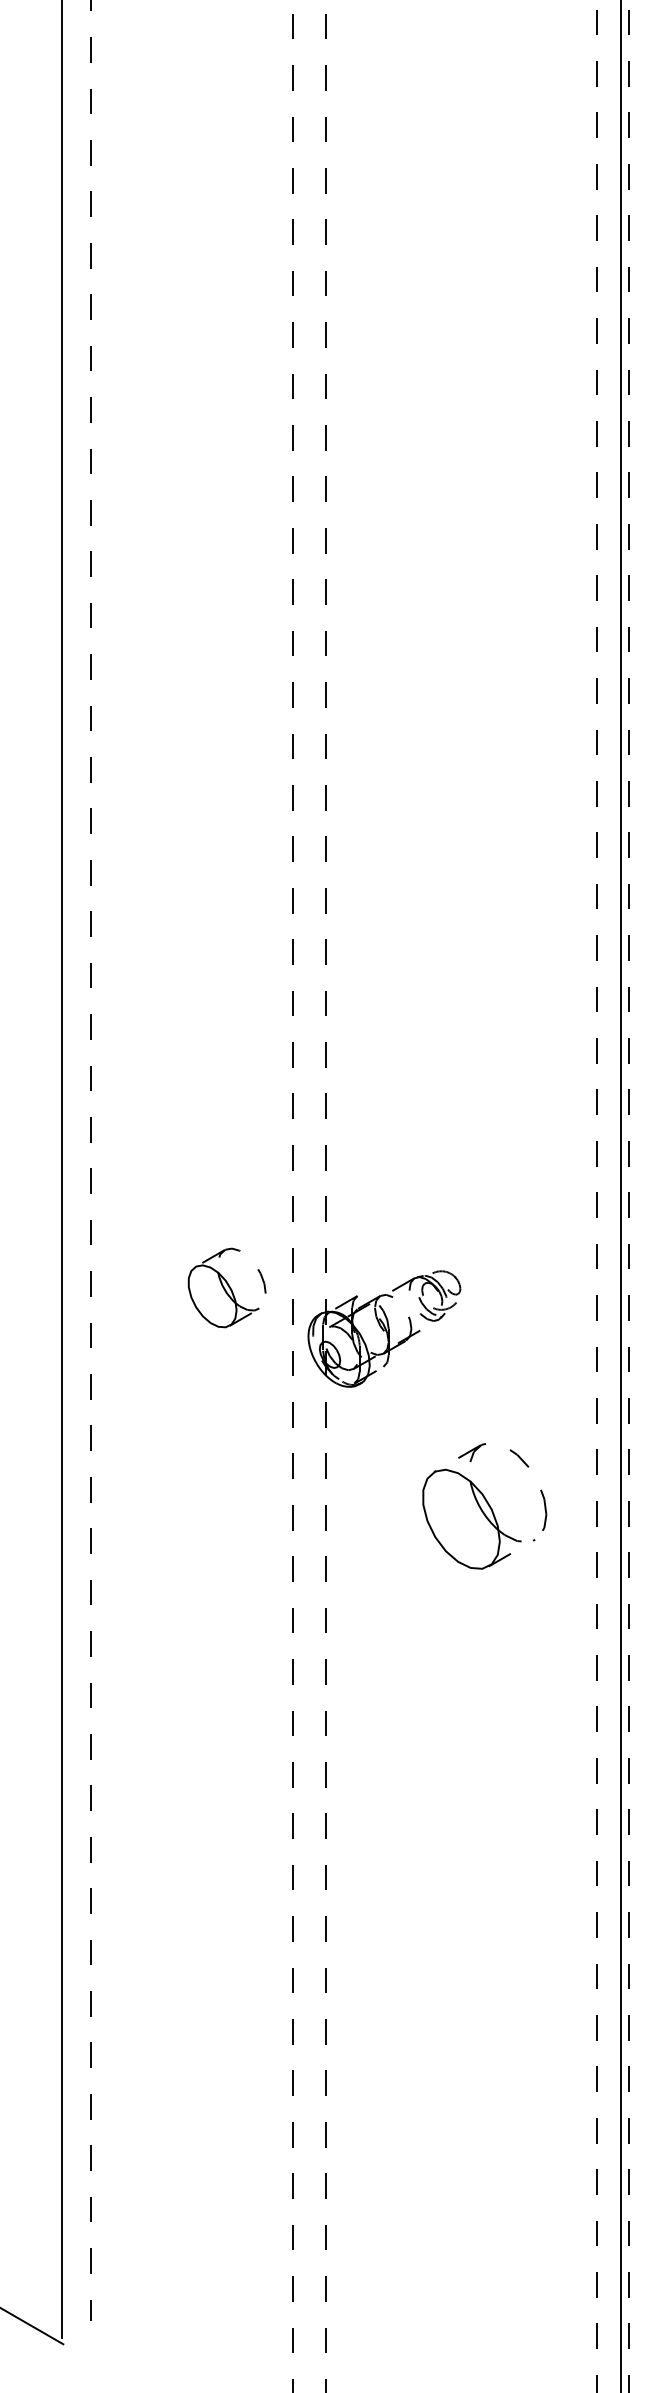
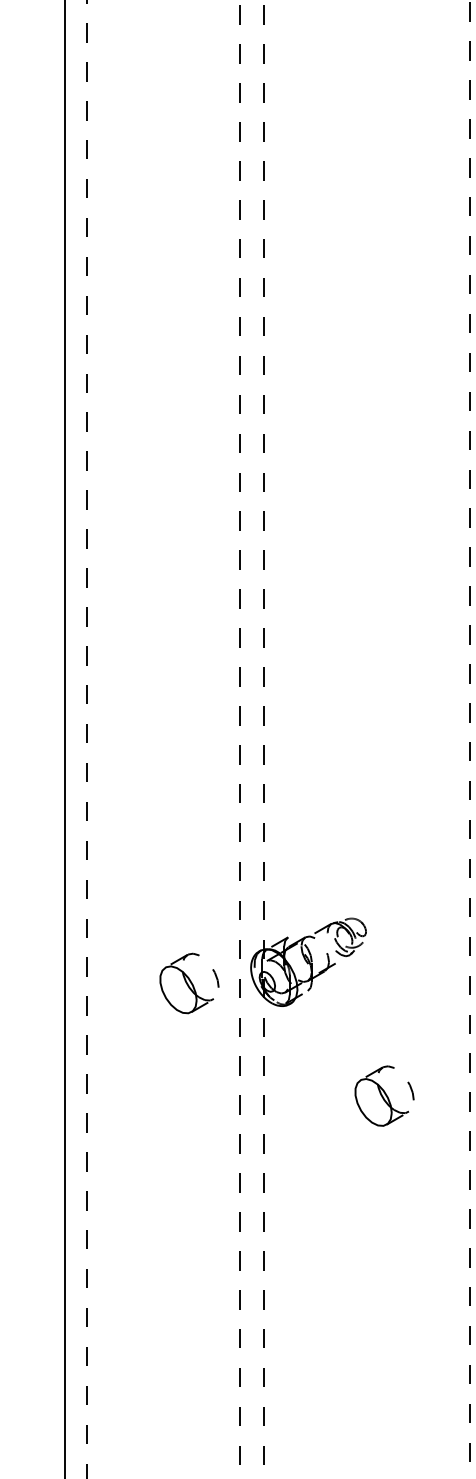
part: (226, 1287) -> (189, 983), moved
part: (484, 1505) -> (384, 1095), size x0.62

